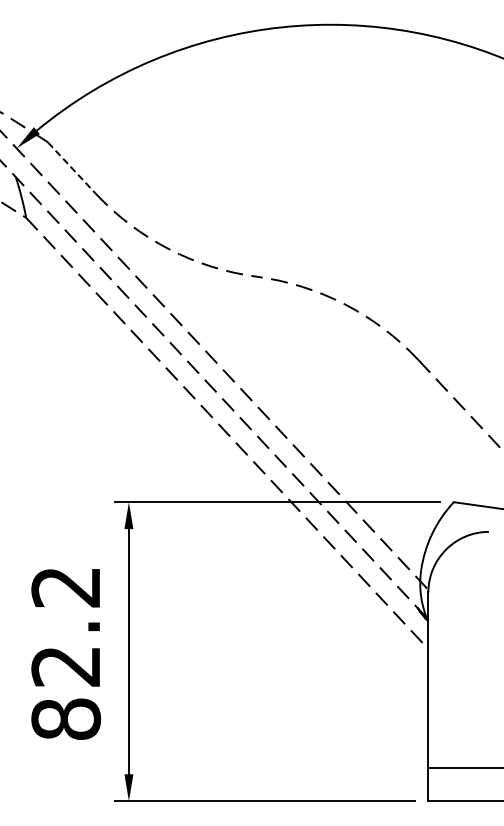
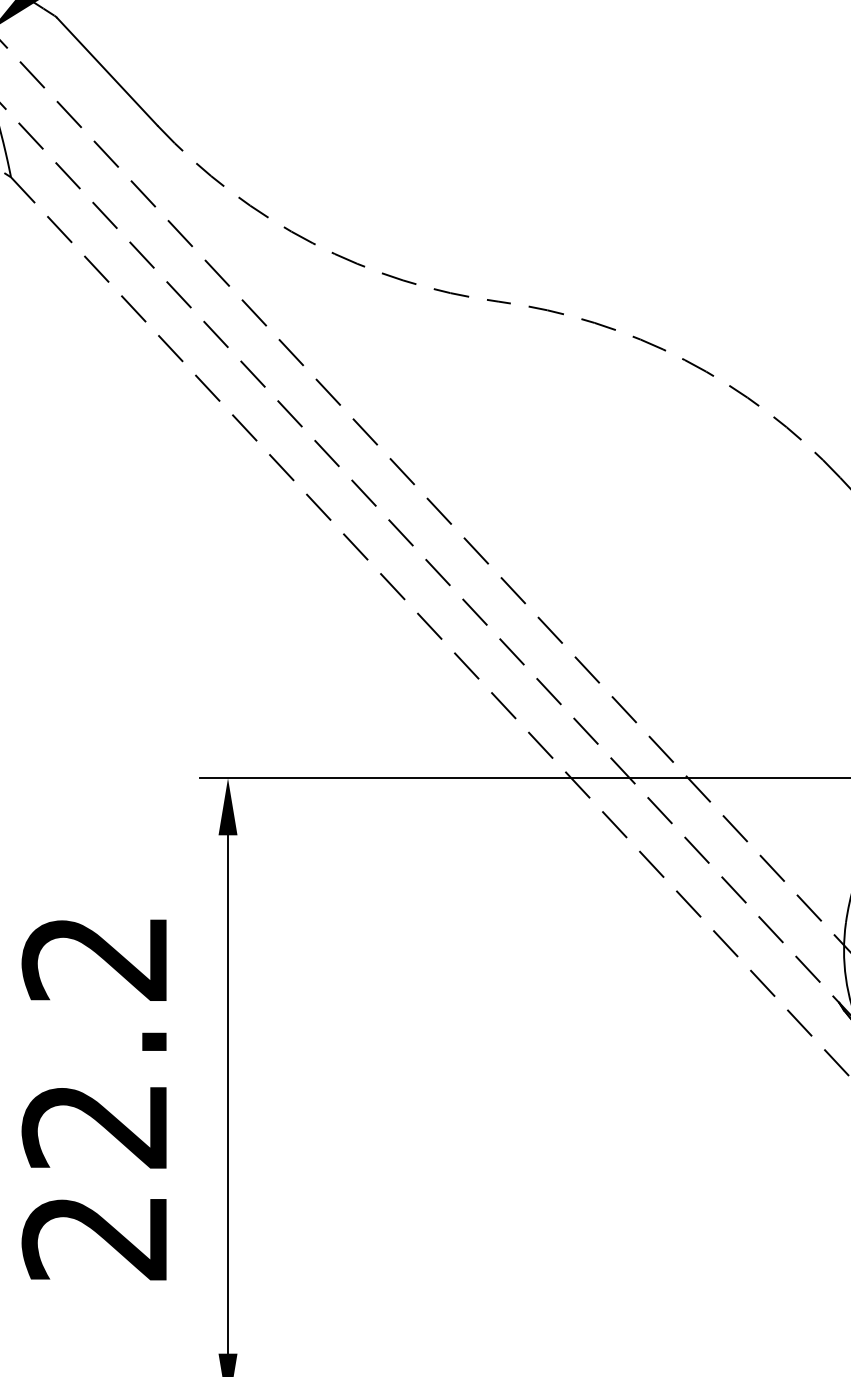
line: (71, 168) -> (106, 72), dashed -> solid
text: (66, 718) -> (96, 1235), 82.2 -> 22.2

